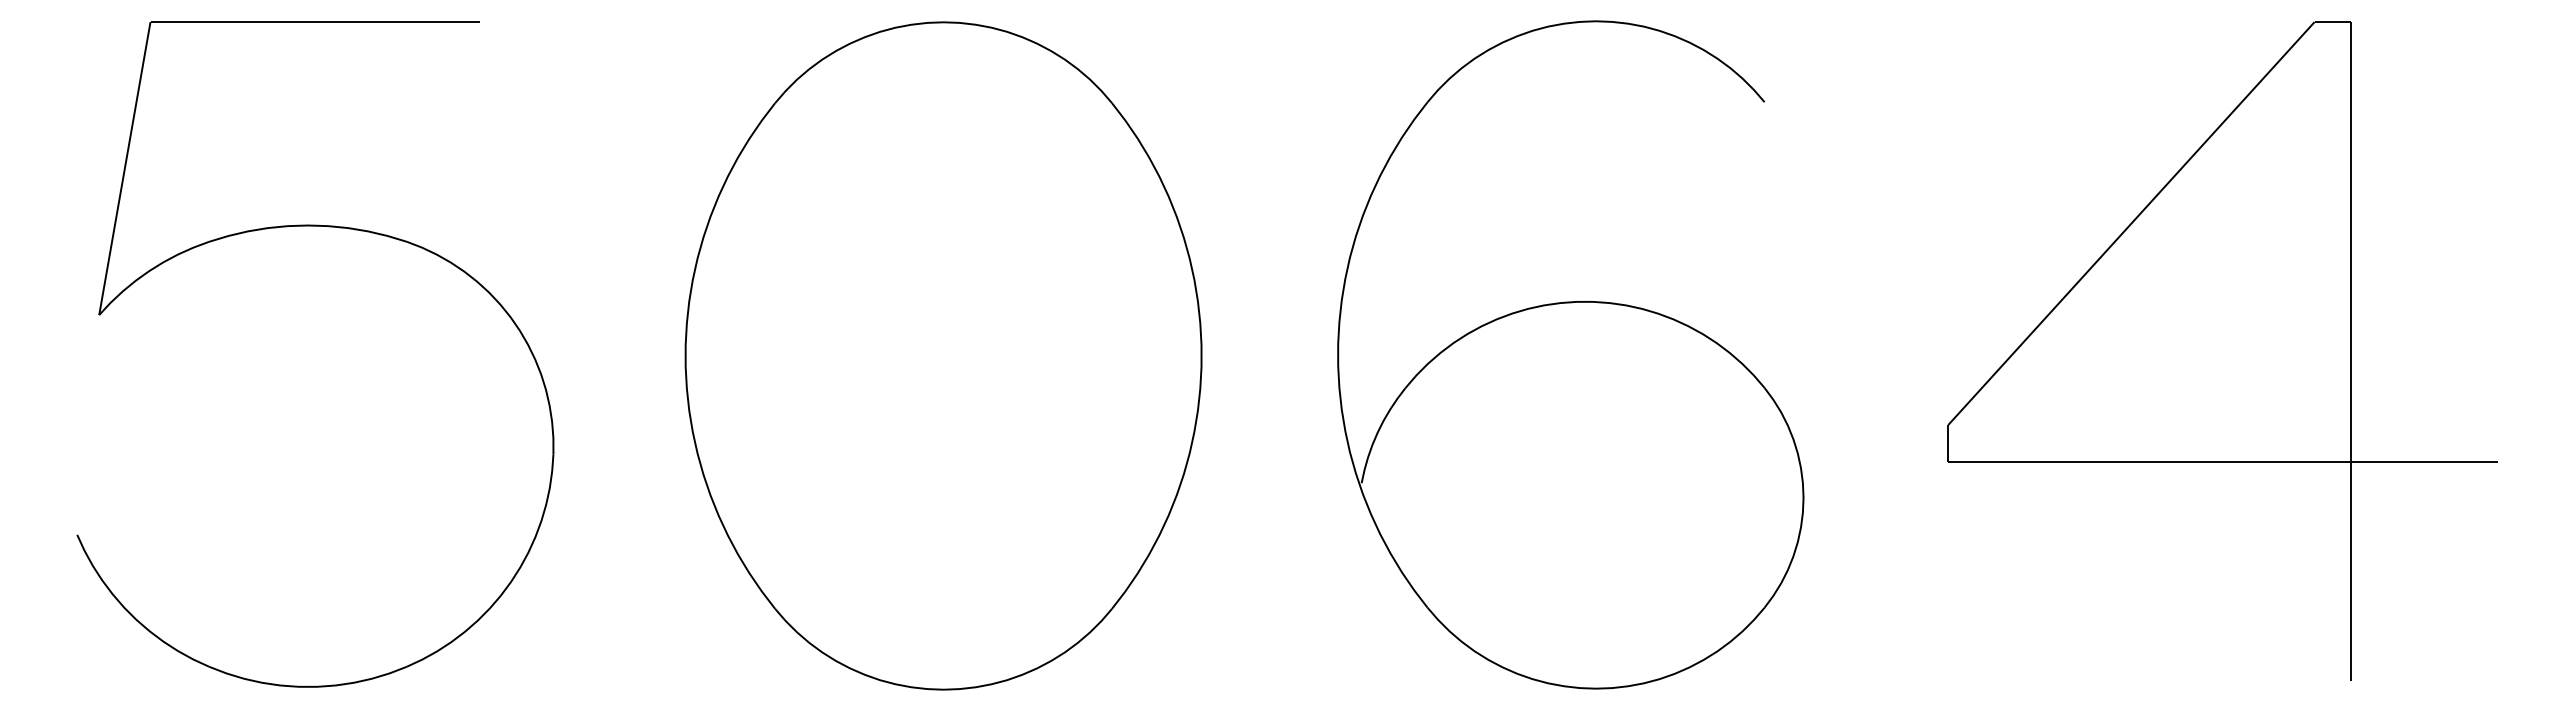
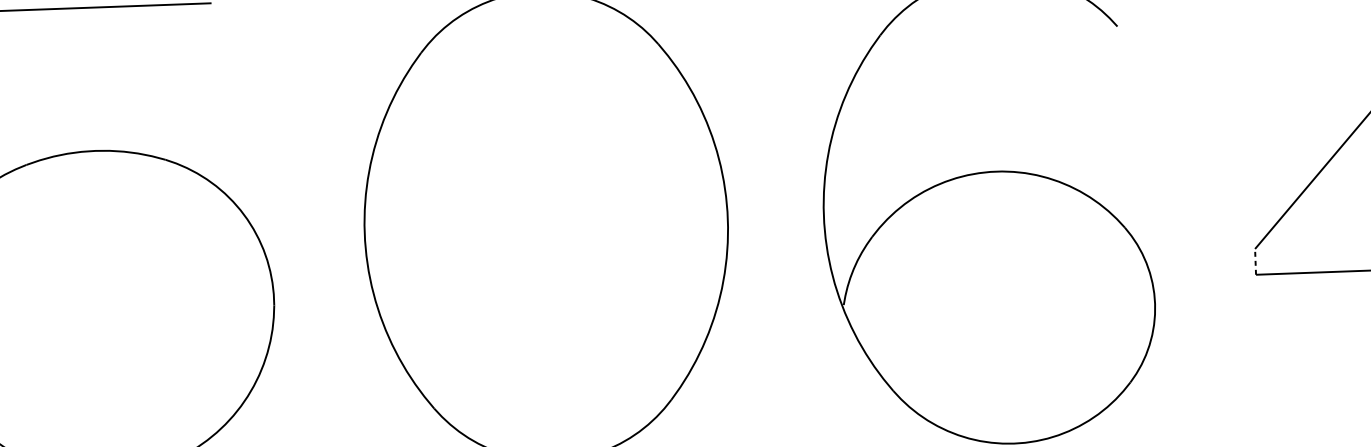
line: (1948, 442) -> (1255, 261), solid -> dashed

